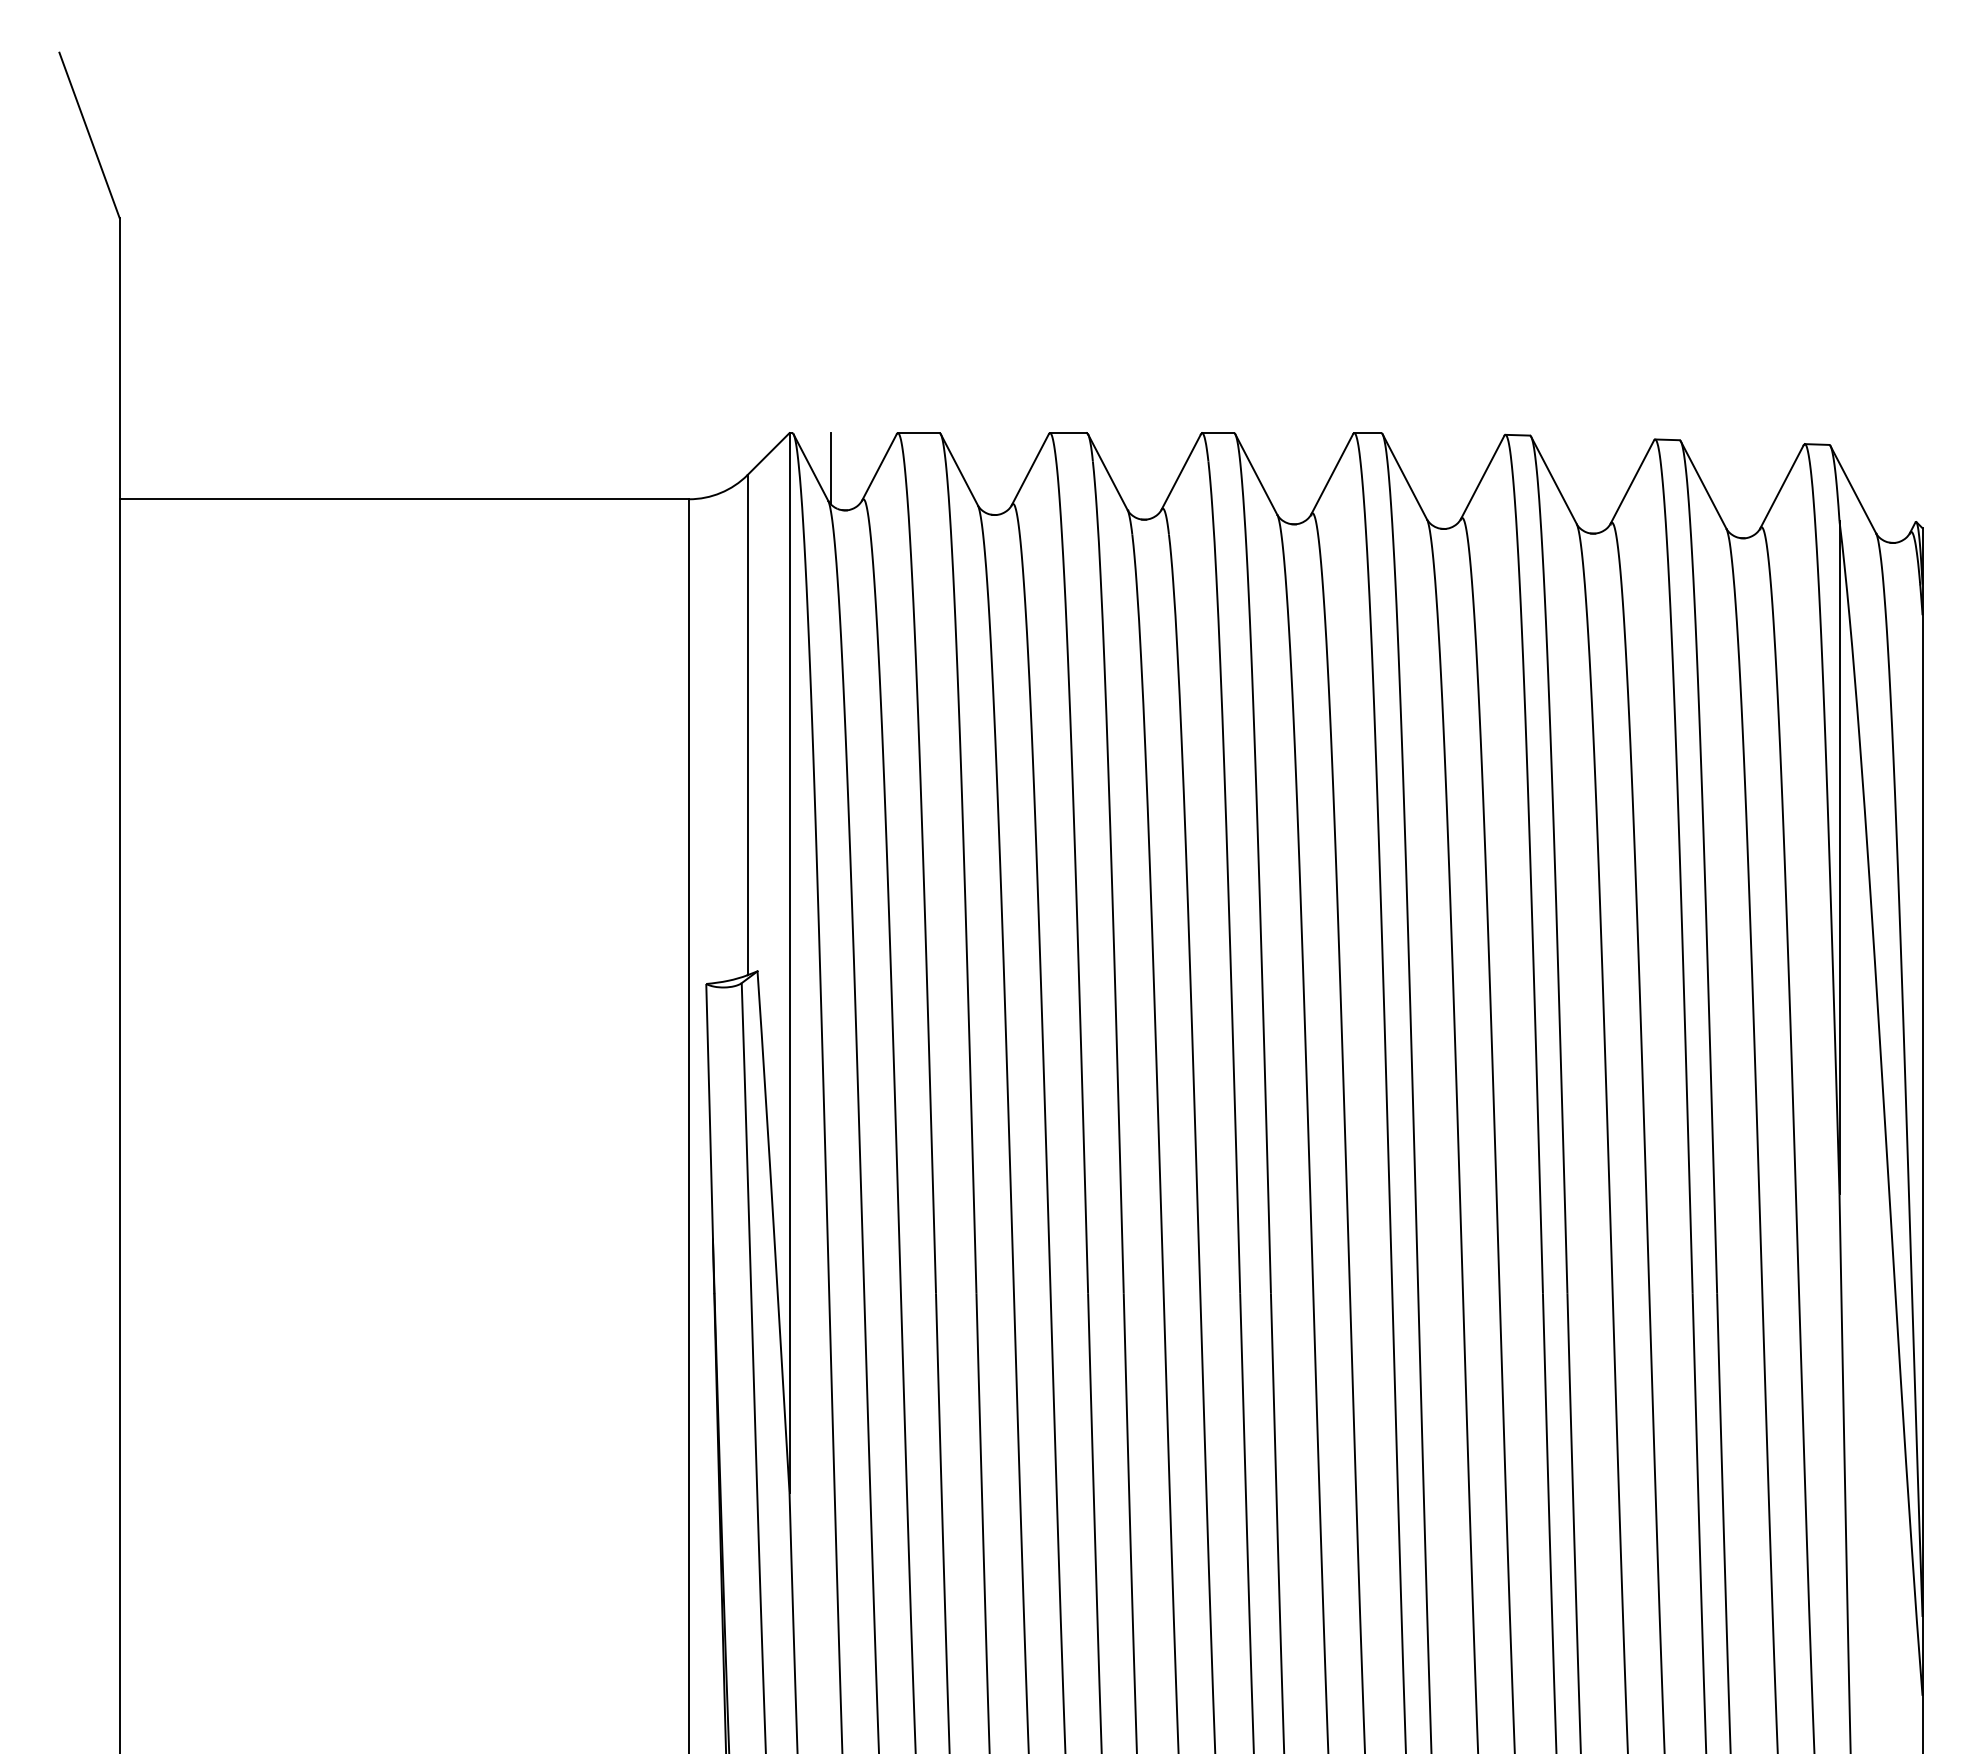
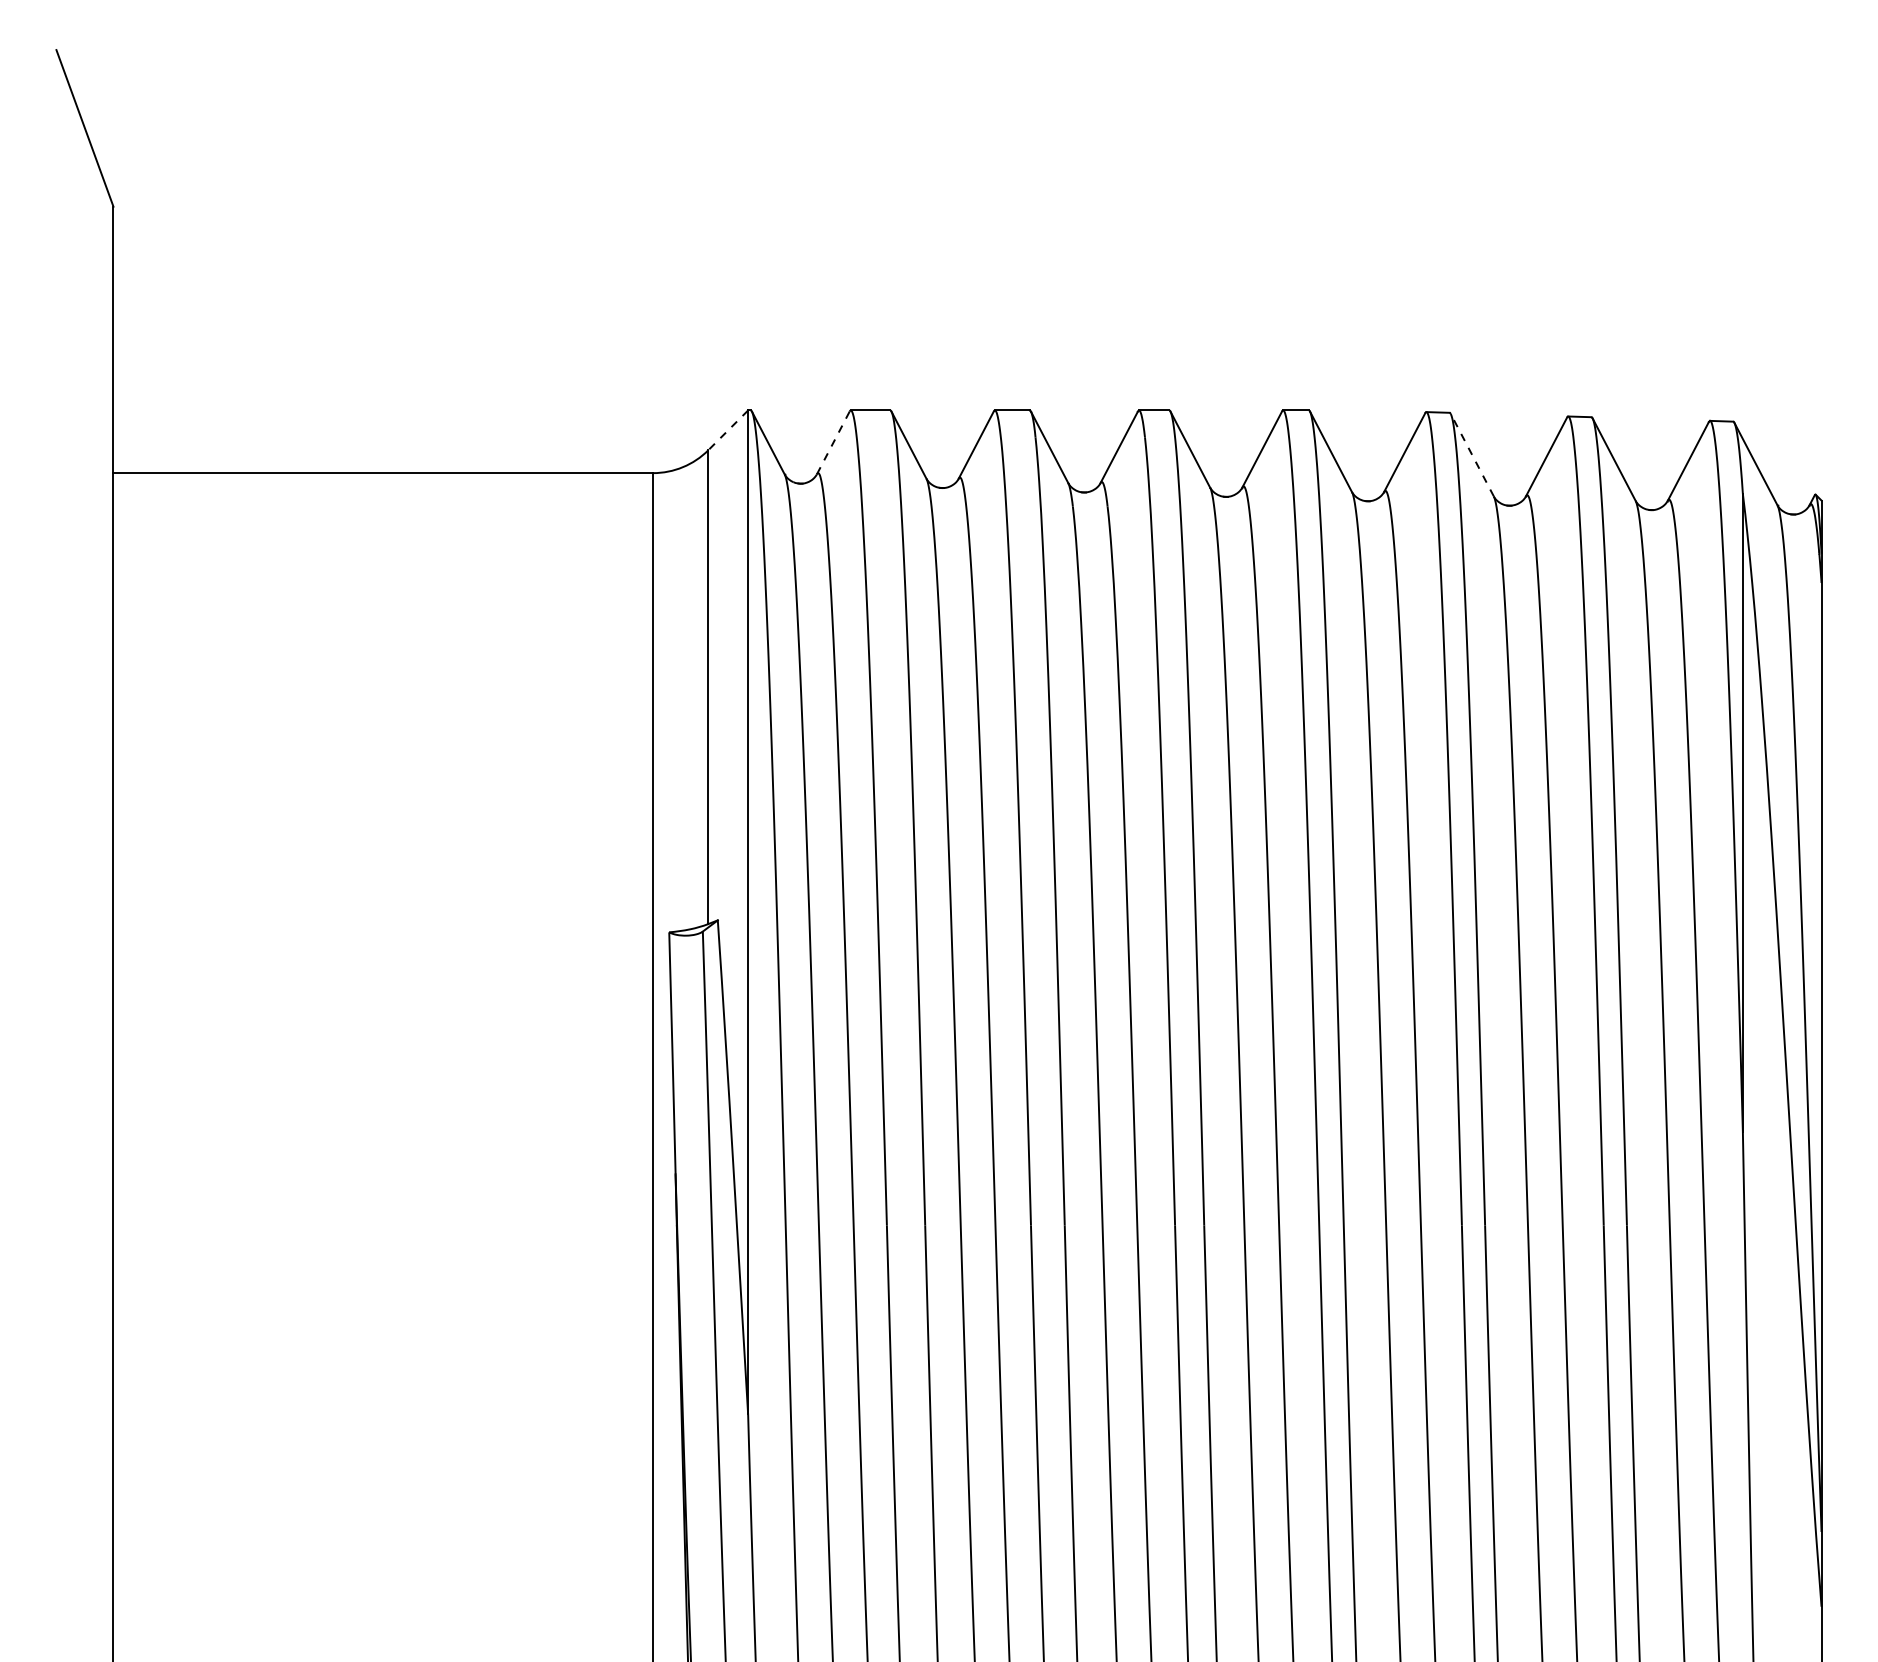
line: (768, 454) -> (728, 430), solid -> dashed
line: (830, 468) -> (786, 443), removed
line: (879, 468) -> (833, 443), solid -> dashed
line: (1553, 479) -> (1471, 454), solid -> dashed

